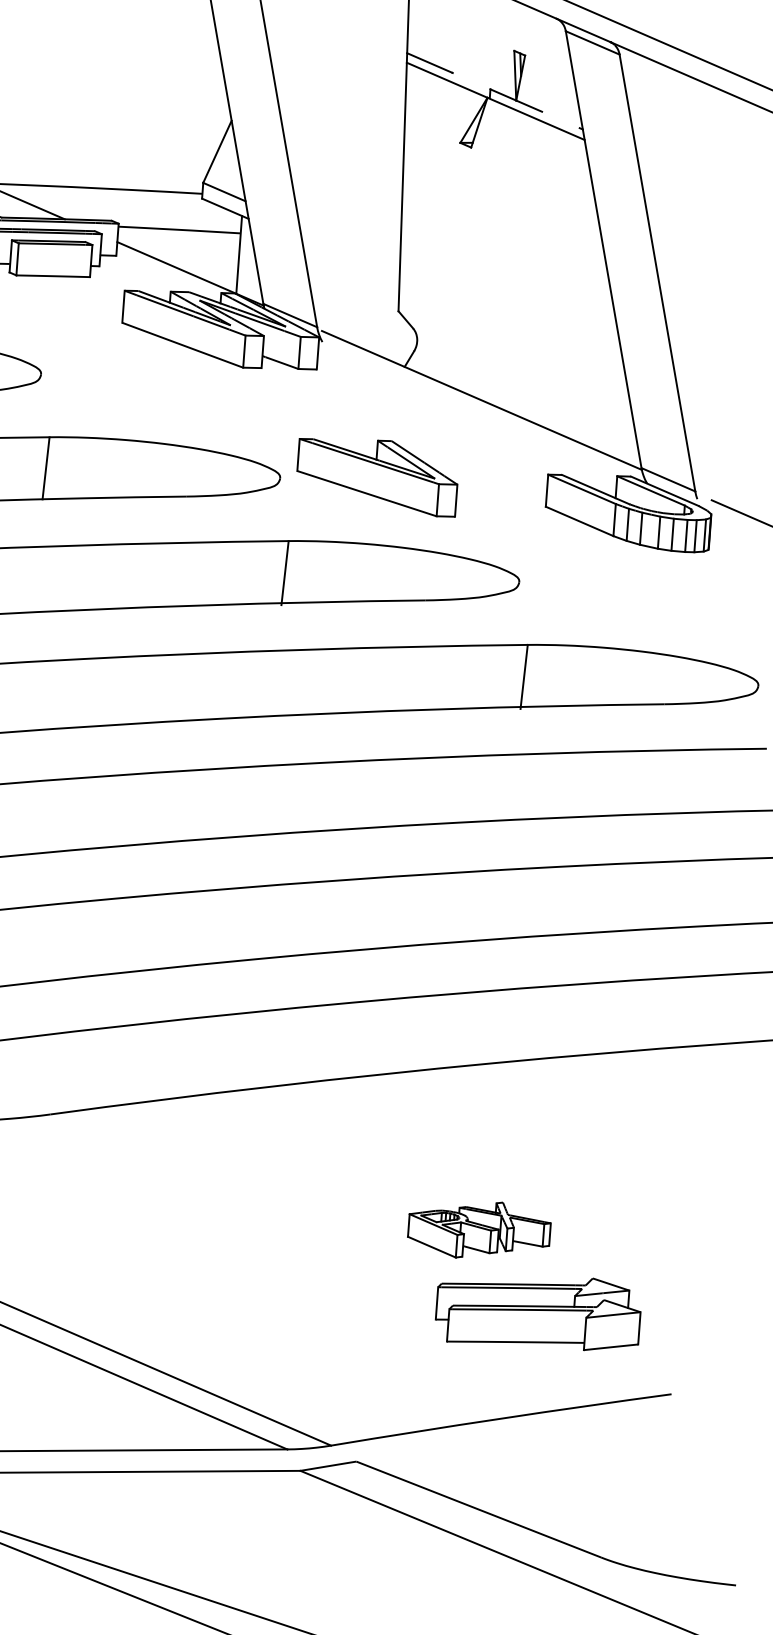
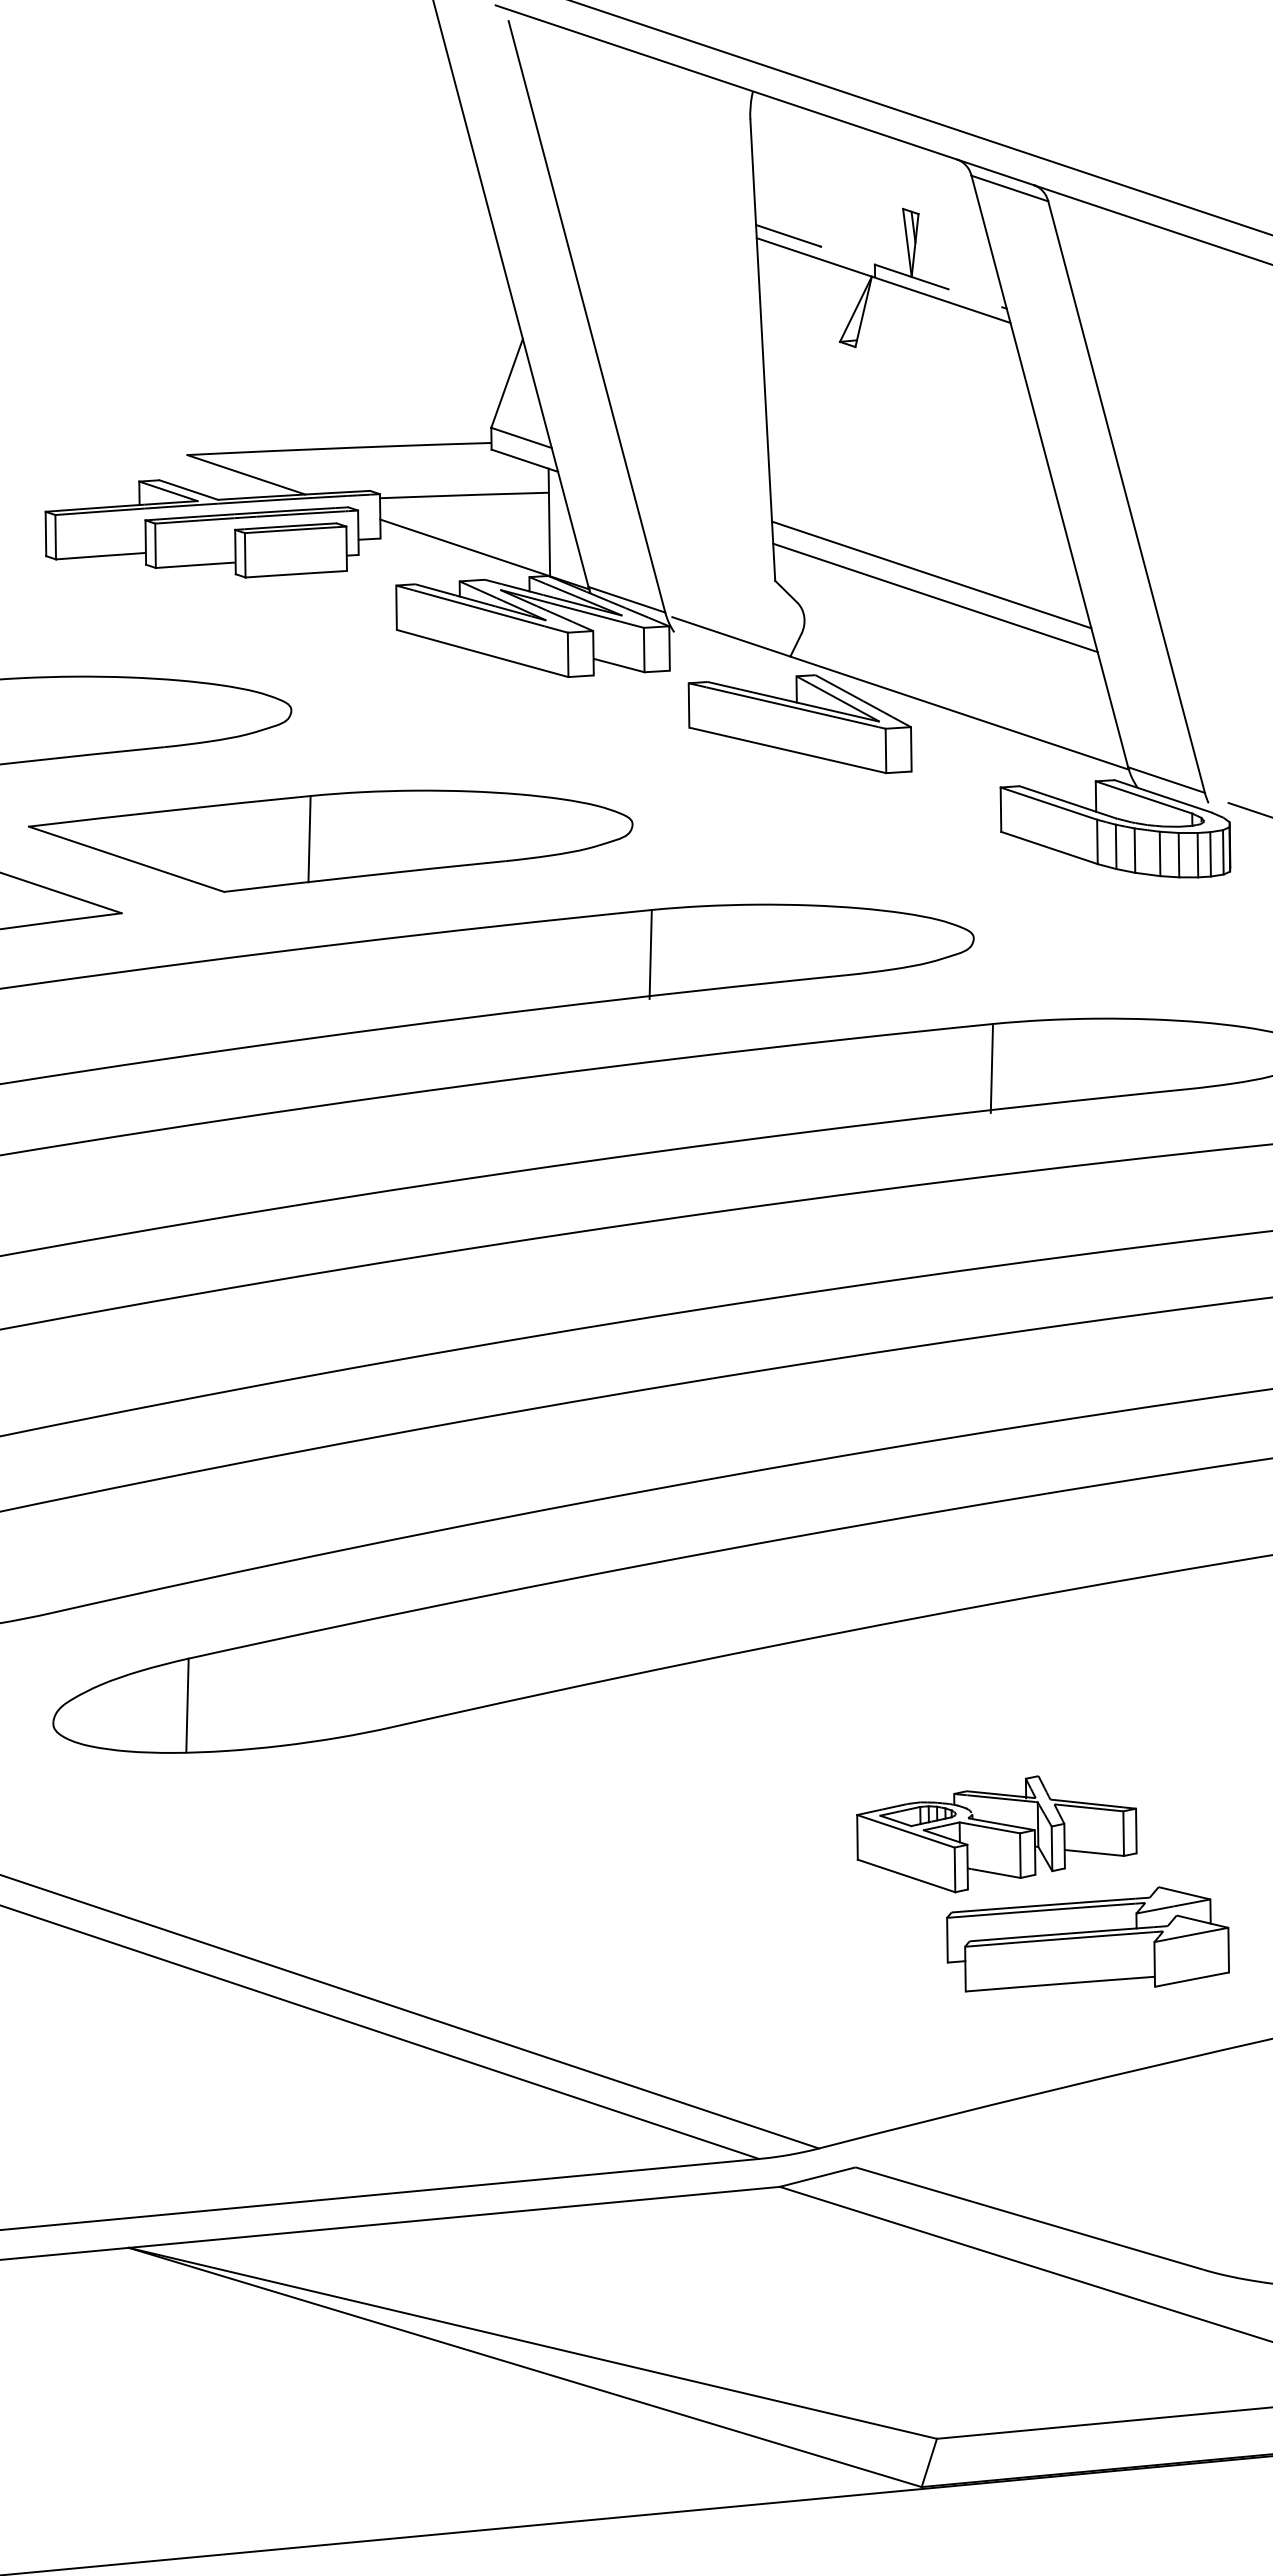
line: (511, 316) -> (931, 574), added
line: (513, 333) -> (935, 597), added
part: (377, 475) -> (799, 724), moved
part: (479, 1230) -> (996, 1834), size x1.43

